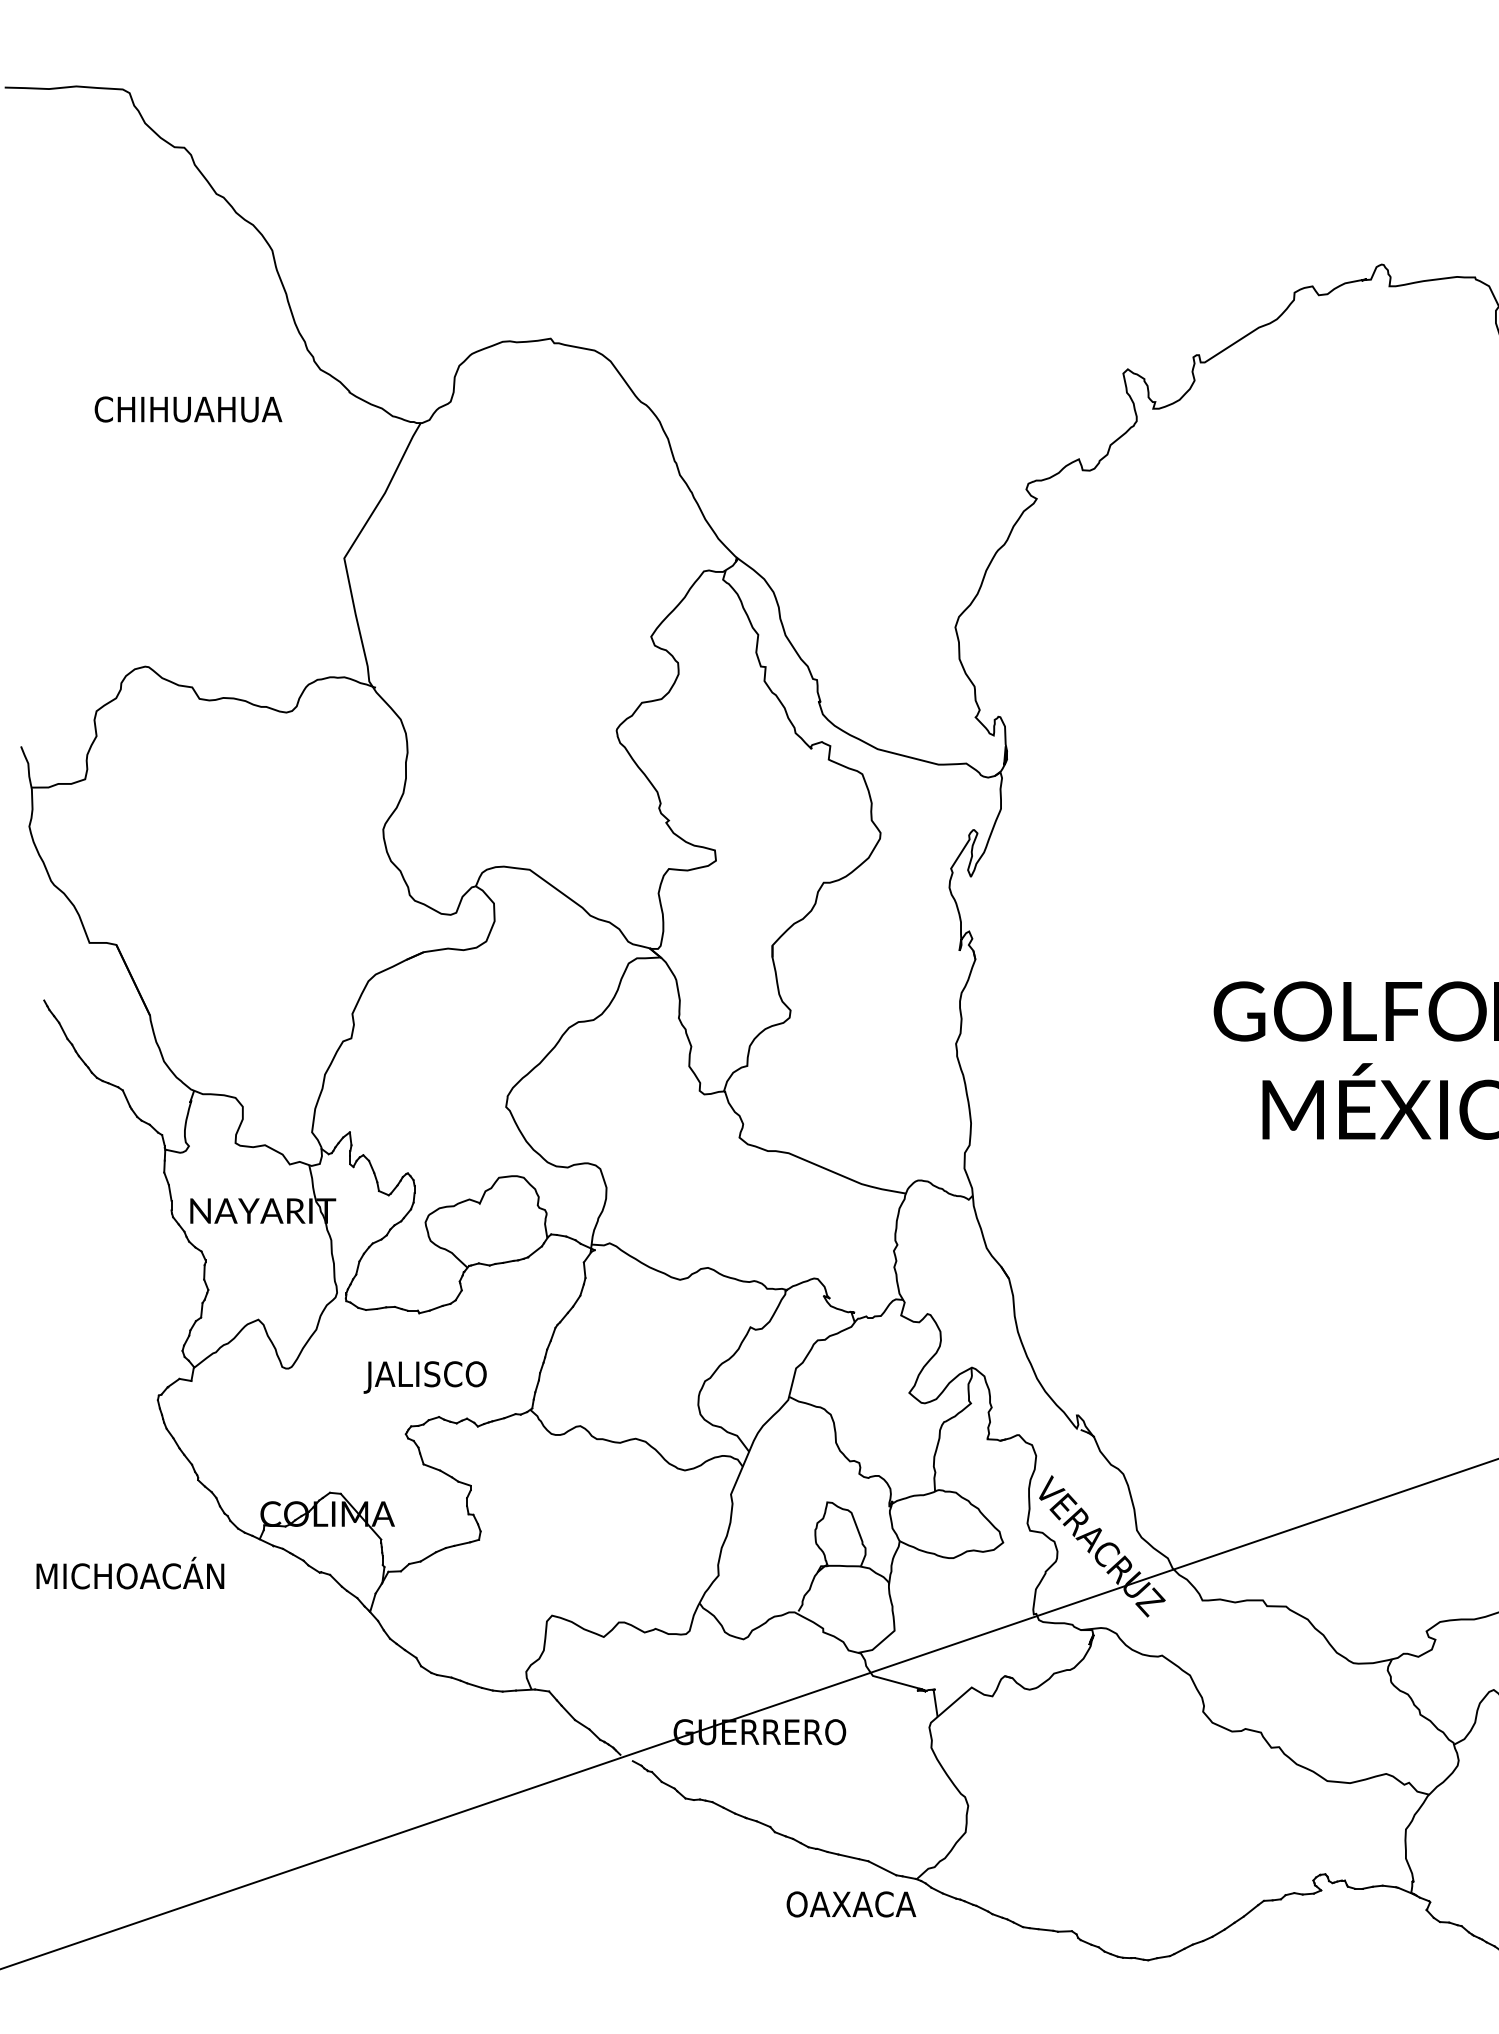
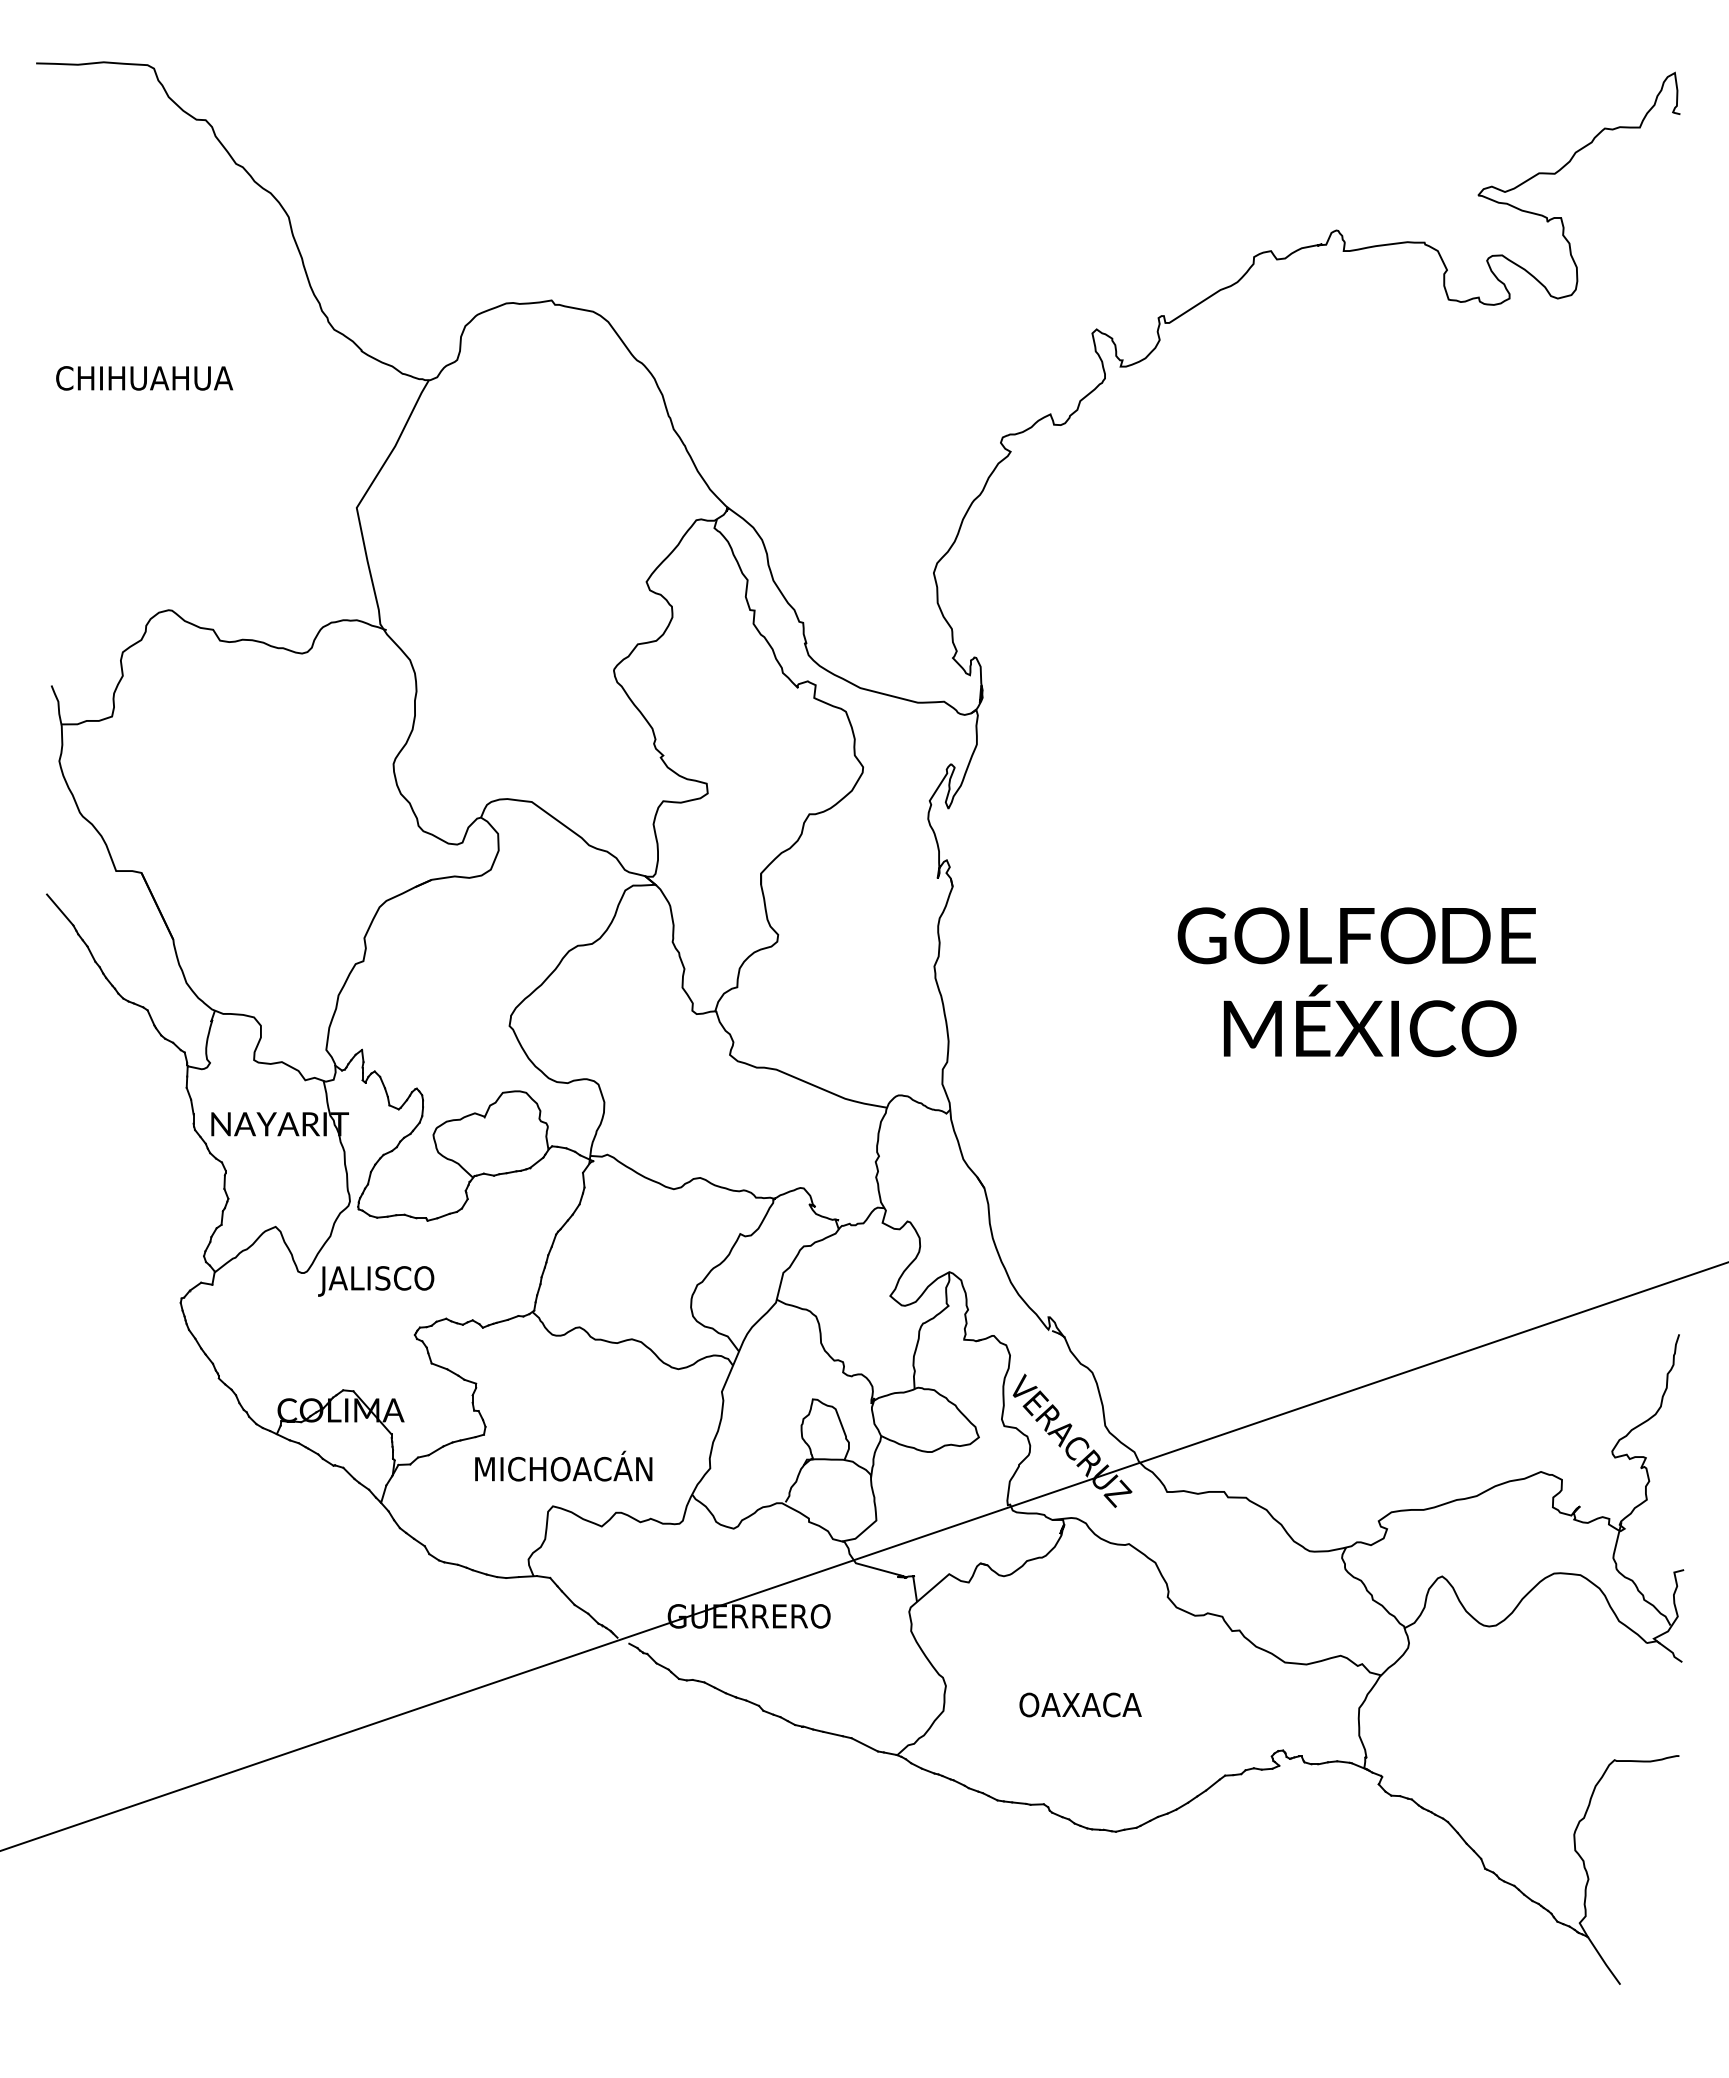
text: (188, 409) -> (144, 378), moved
line: (30, 983) -> (60, 909), added
text: (425, 1377) -> (376, 1281), moved
text: (130, 1572) -> (563, 1465), moved
text: (851, 1903) -> (1080, 1704), moved

